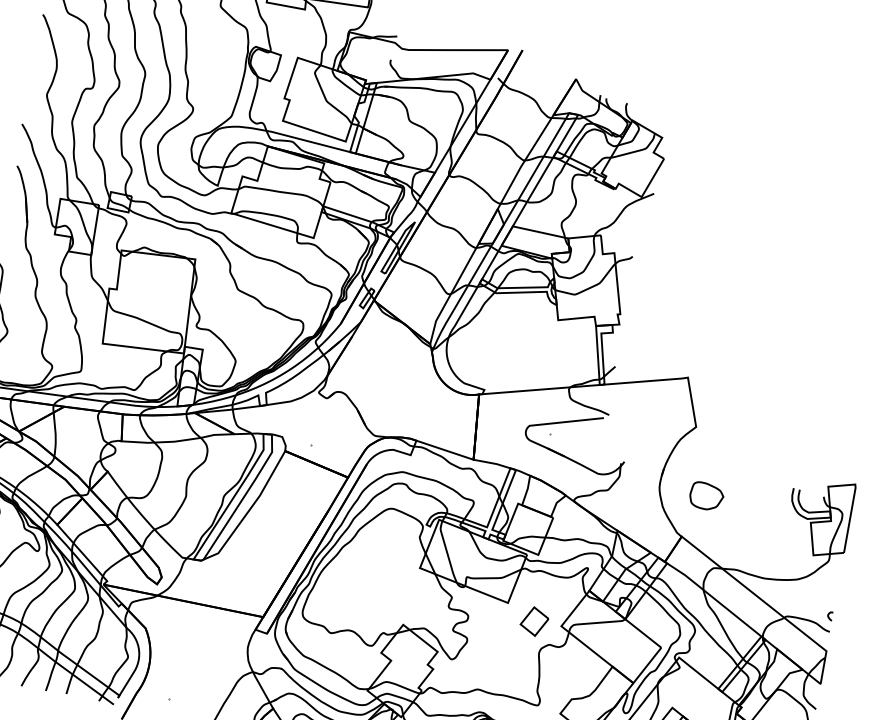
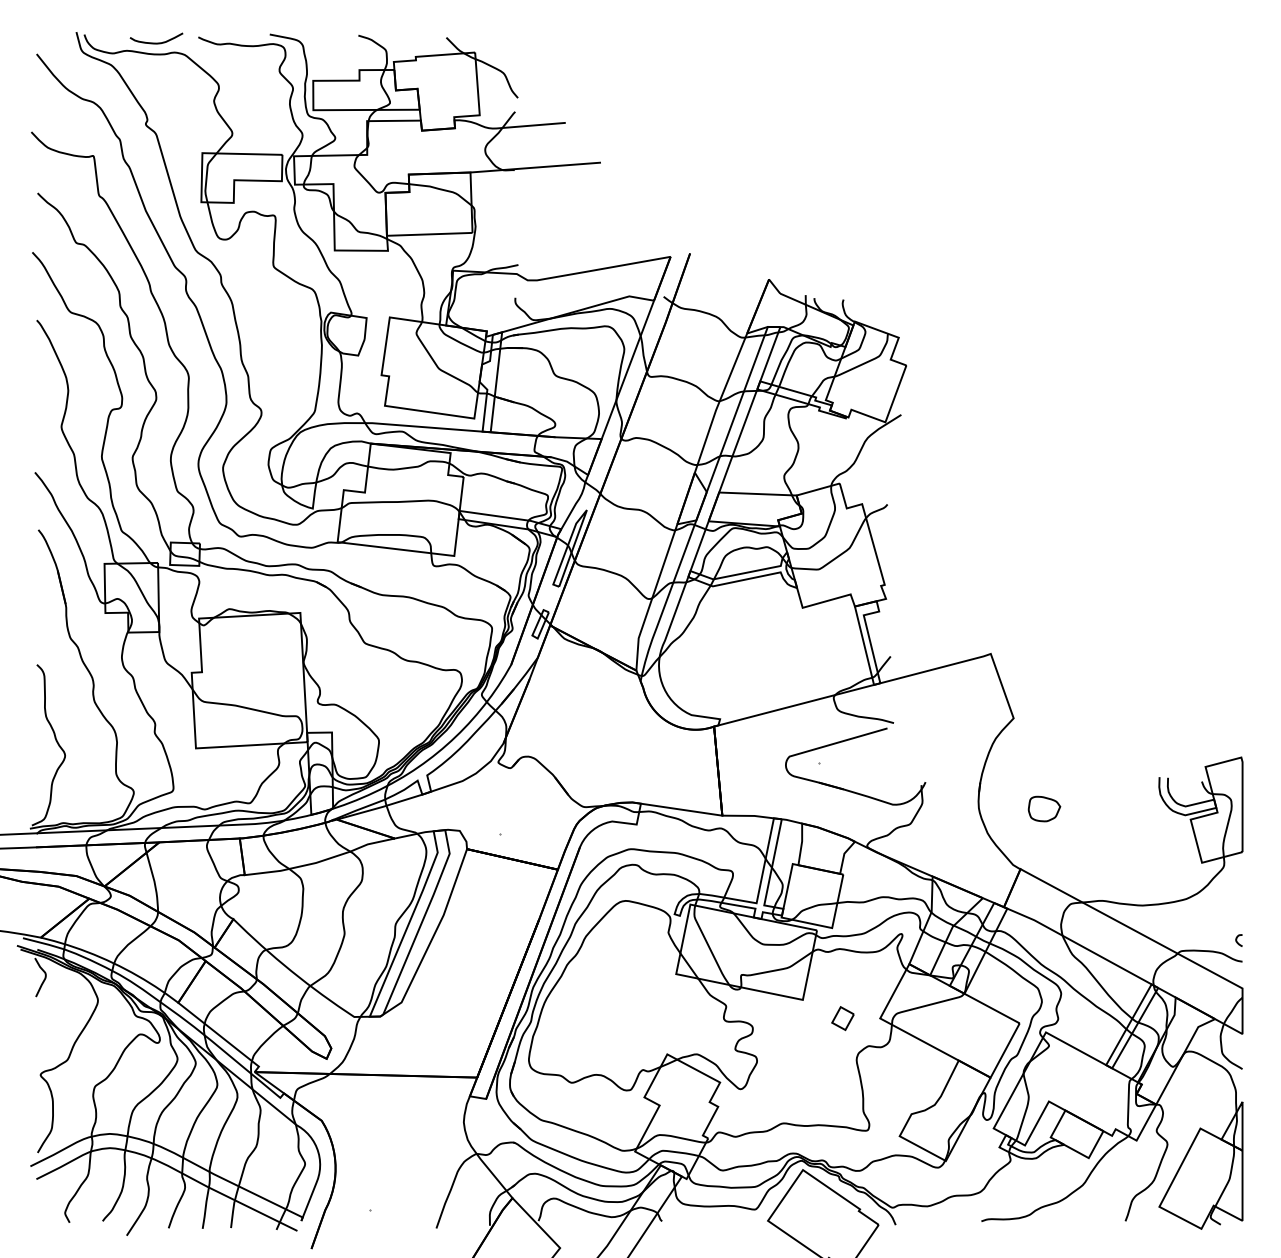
part: (706, 495) -> (1044, 808), size x0.7
part: (534, 621) -> (842, 1018), size x0.6

